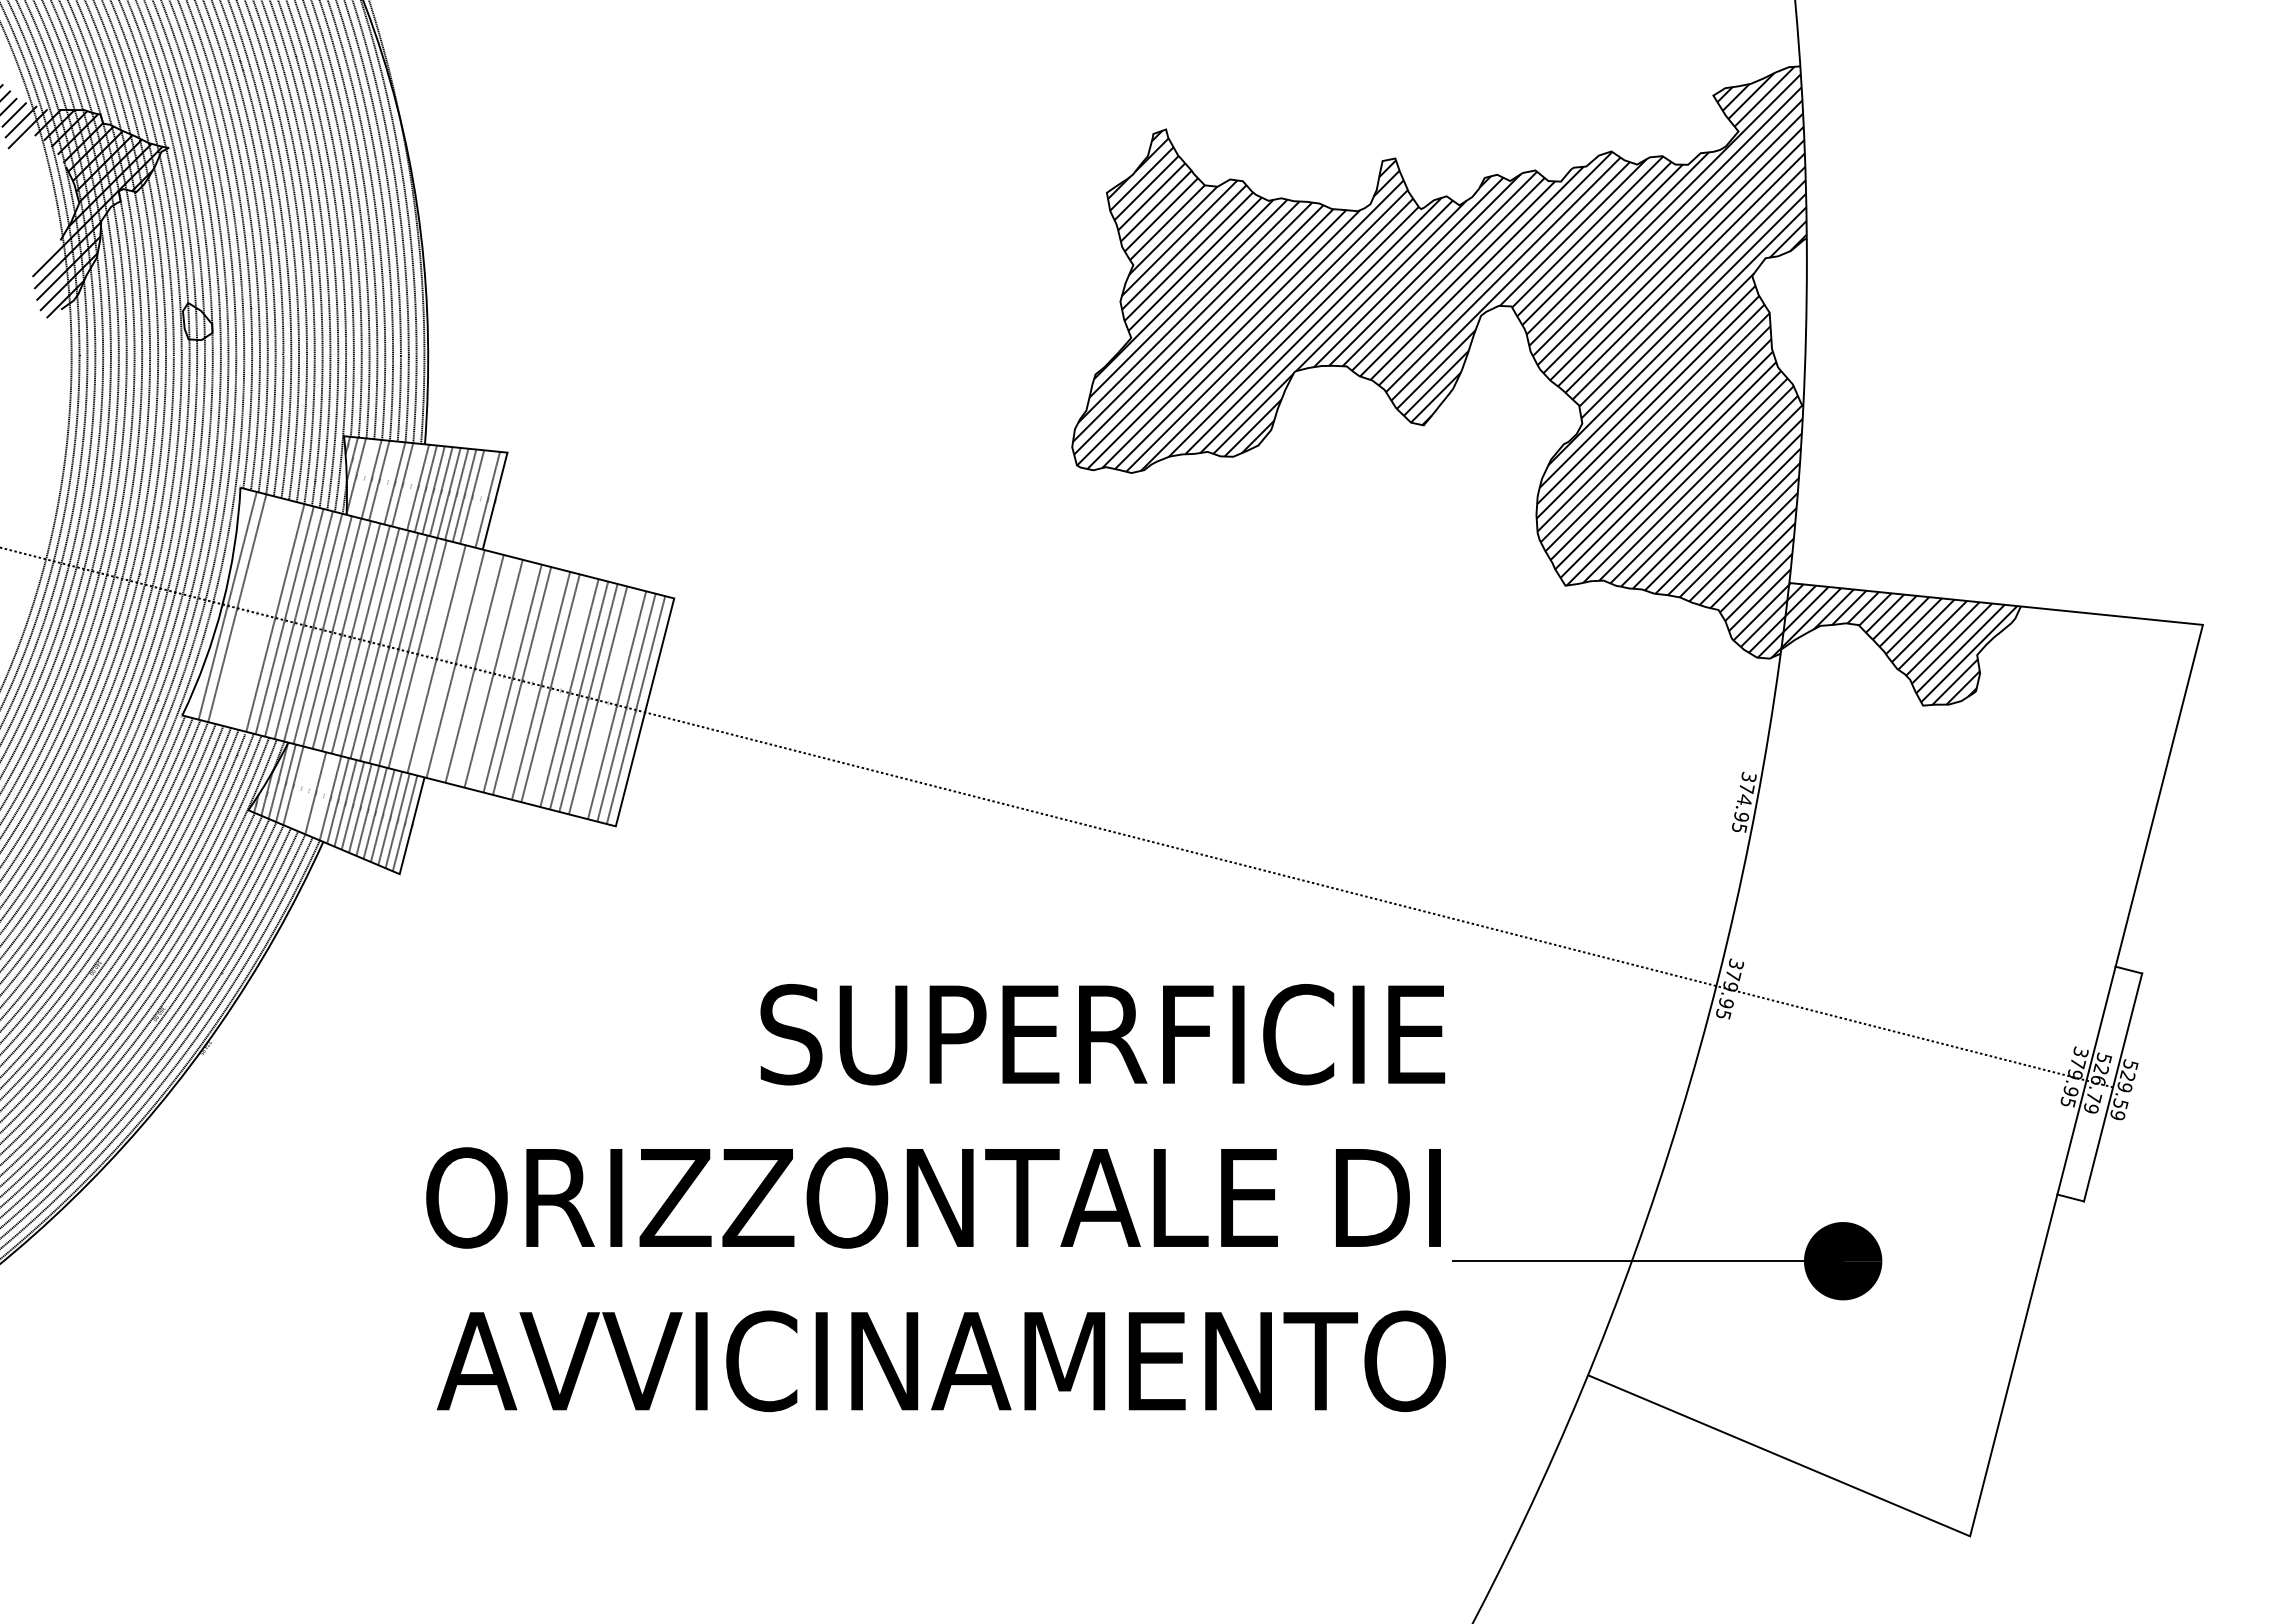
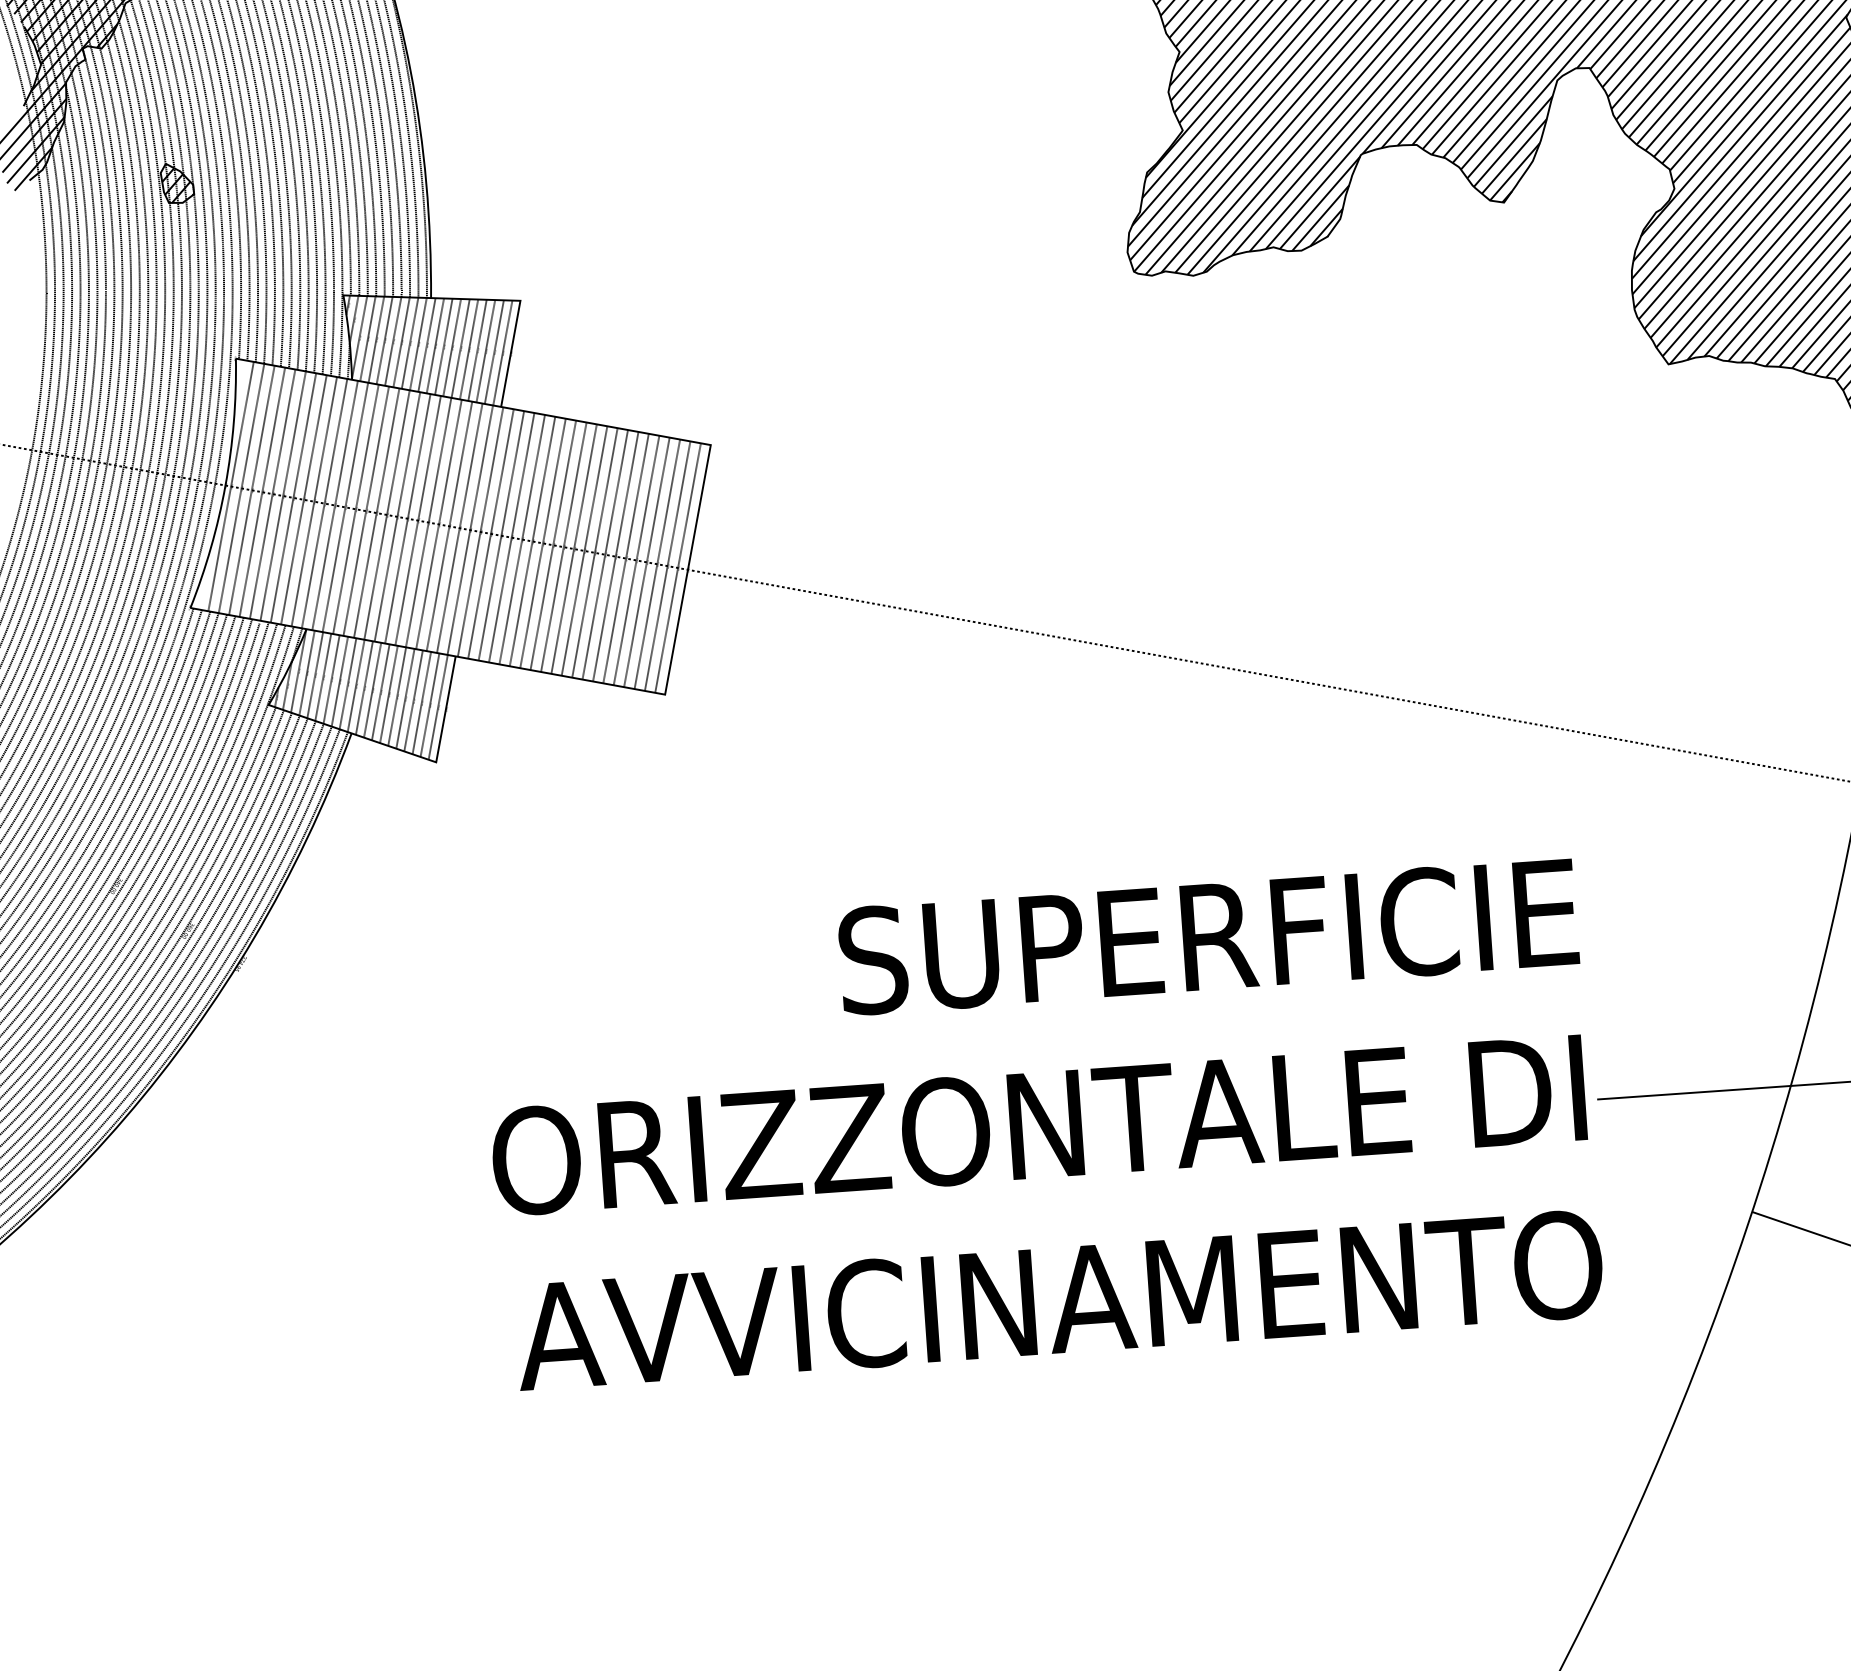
hatch: (197, 323) -> (177, 185), added
line: (363, 477) -> (367, 338), added
line: (386, 481) -> (392, 340), added
line: (410, 485) -> (418, 343), added
line: (479, 498) -> (493, 352), added
line: (246, 610) -> (251, 490), added
line: (256, 613) -> (262, 492), added
line: (265, 615) -> (272, 494), added
line: (427, 656) -> (449, 526), added
line: (446, 661) -> (470, 530), added
line: (464, 666) -> (490, 534), added
line: (483, 671) -> (511, 538), added
line: (502, 676) -> (531, 541), added
line: (531, 683) -> (563, 547), added
line: (559, 690) -> (594, 552), added
line: (607, 702) -> (646, 562), added
line: (300, 788) -> (323, 677), added
line: (308, 790) -> (331, 679), added
line: (322, 795) -> (347, 683), added
text: (935, 1198) -> (1040, 1125), moved

